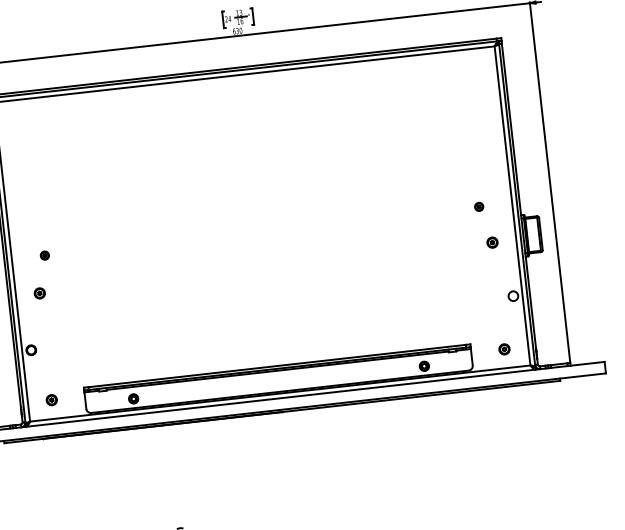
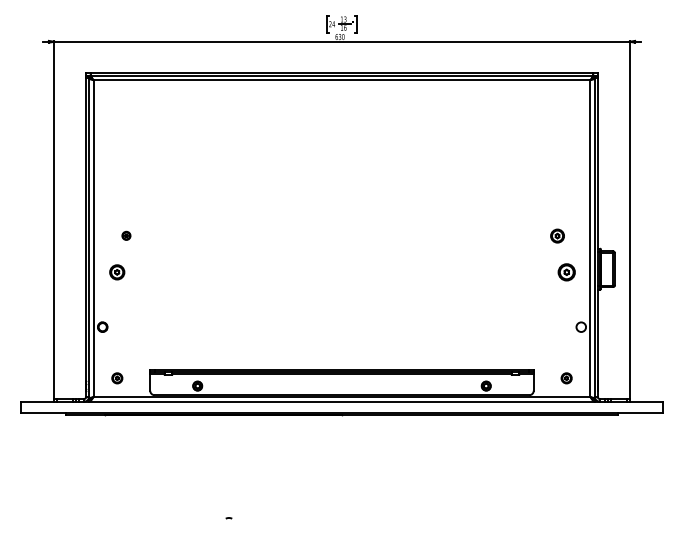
part: (479, 206) -> (557, 235), size x1.6
part: (492, 242) -> (566, 272), size x1.6
part: (40, 293) -> (117, 272), size x1.4

